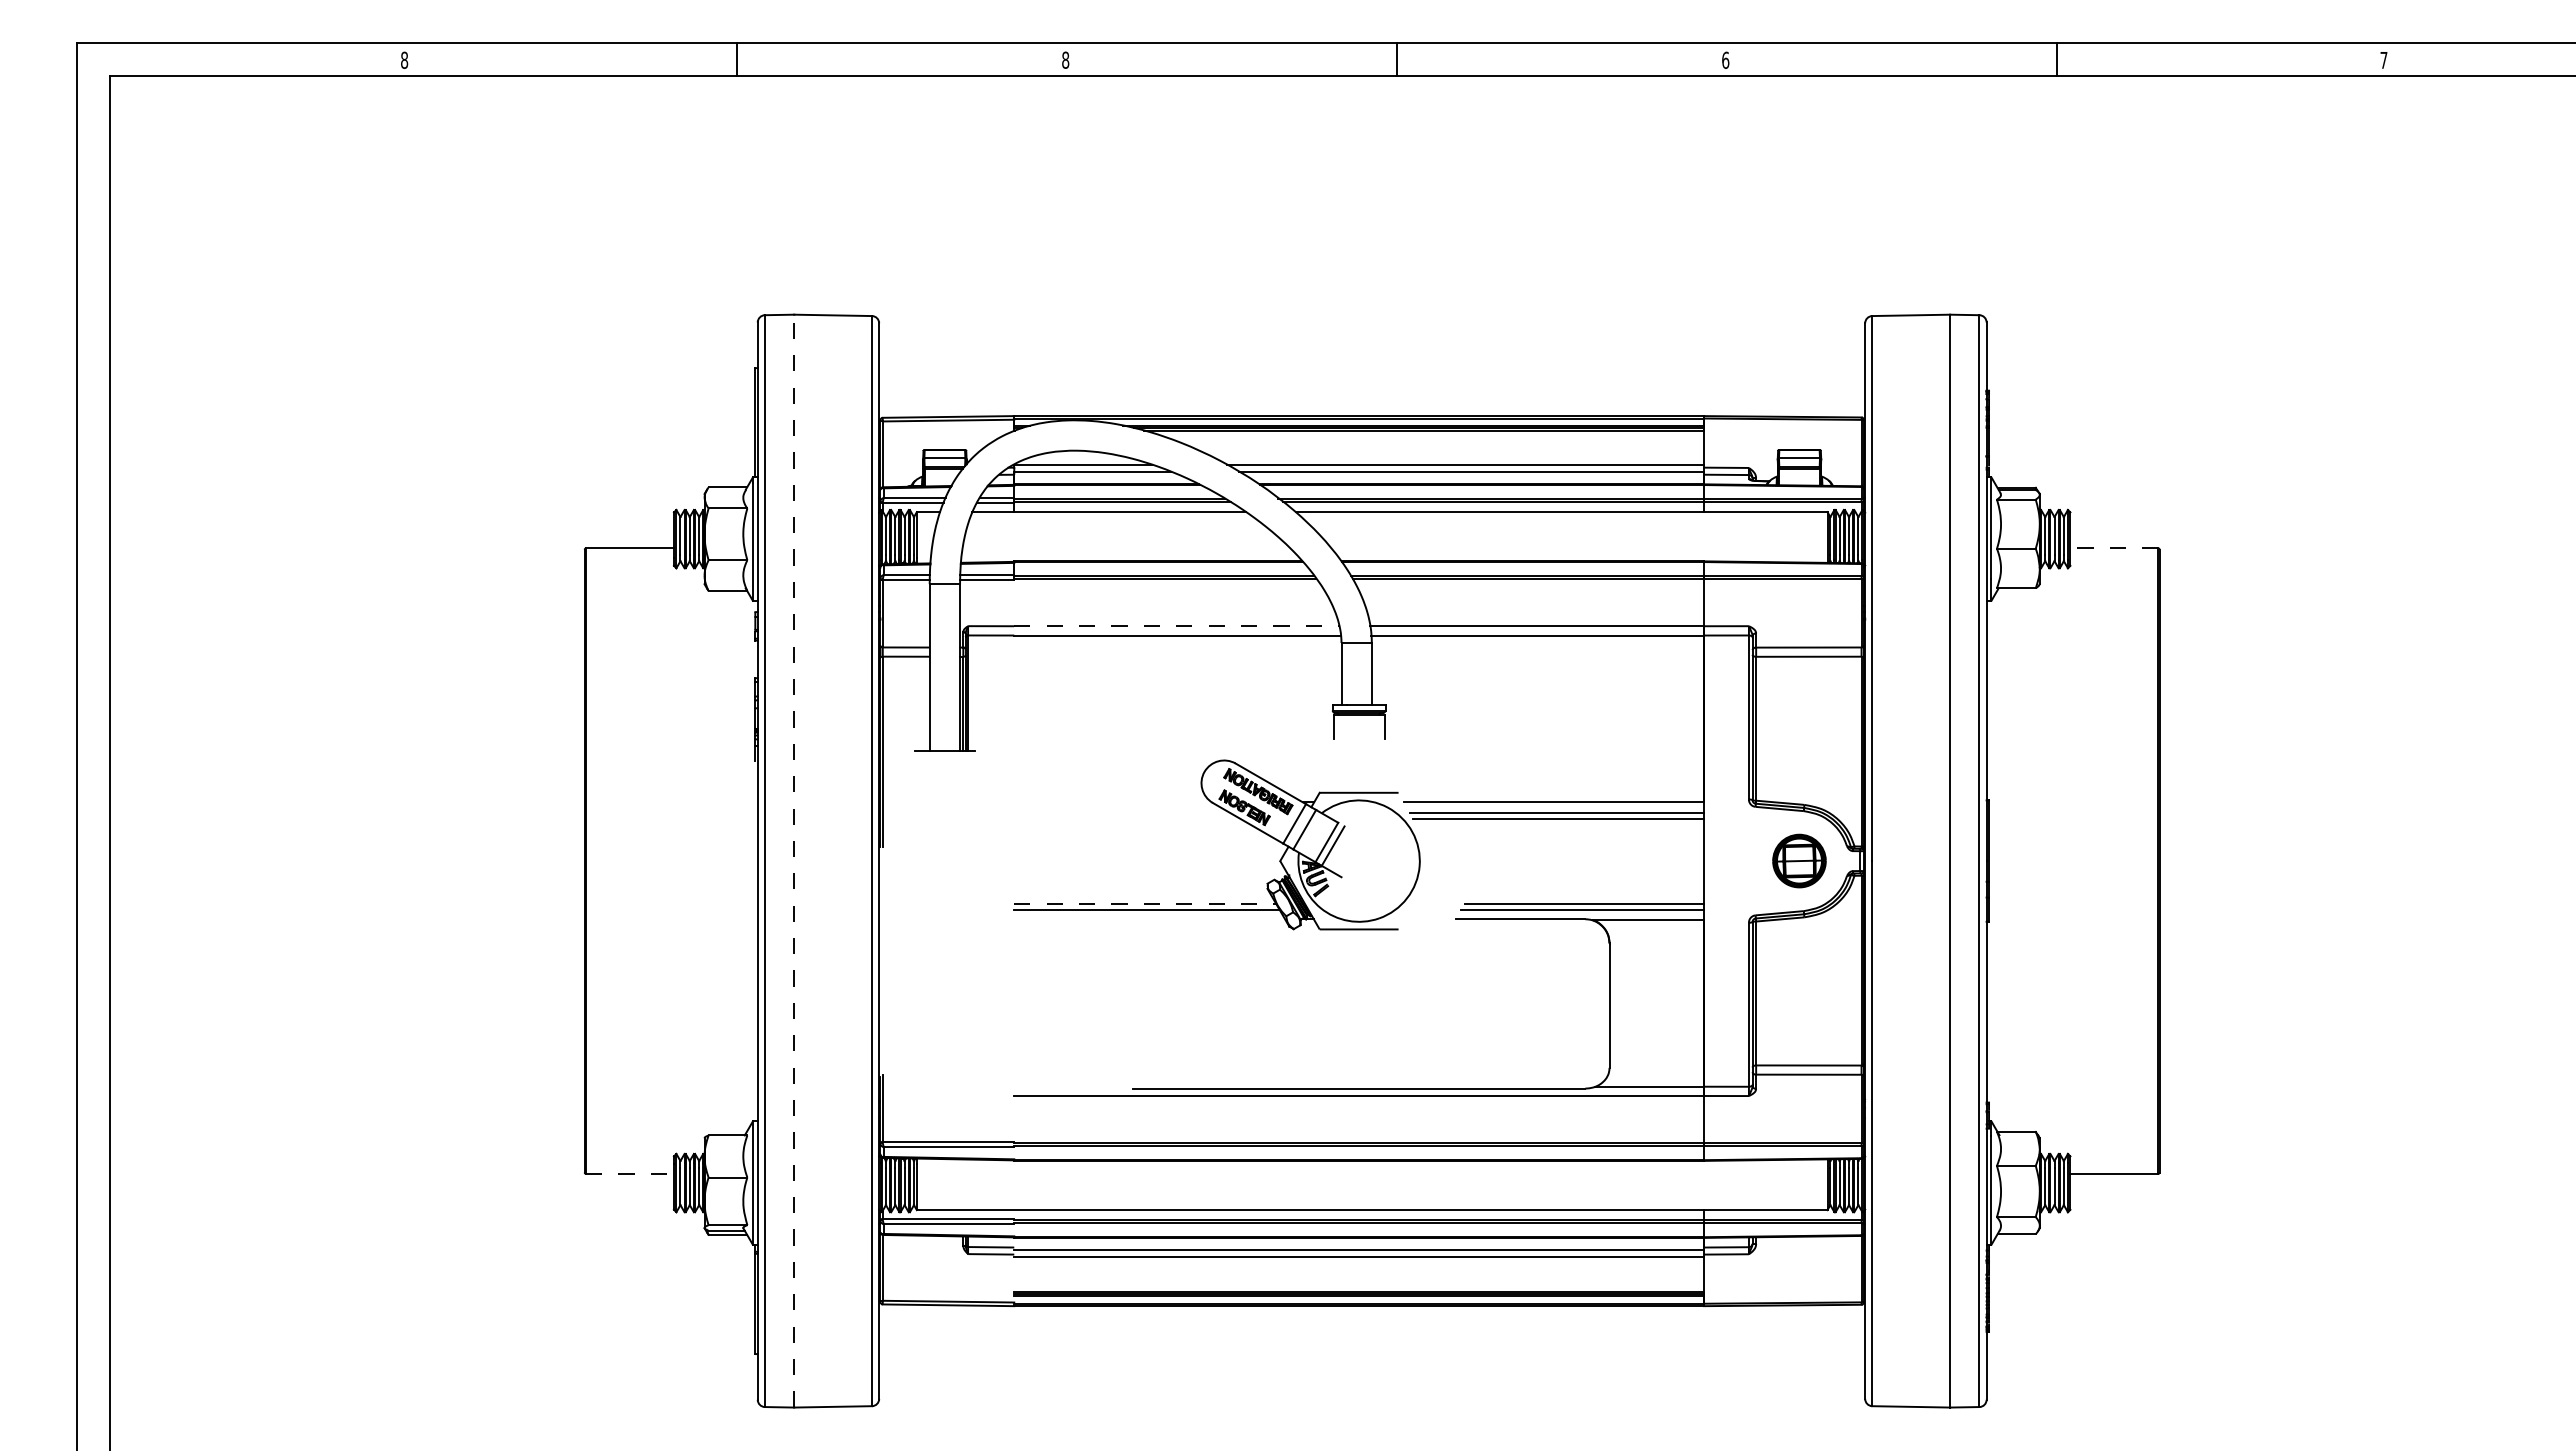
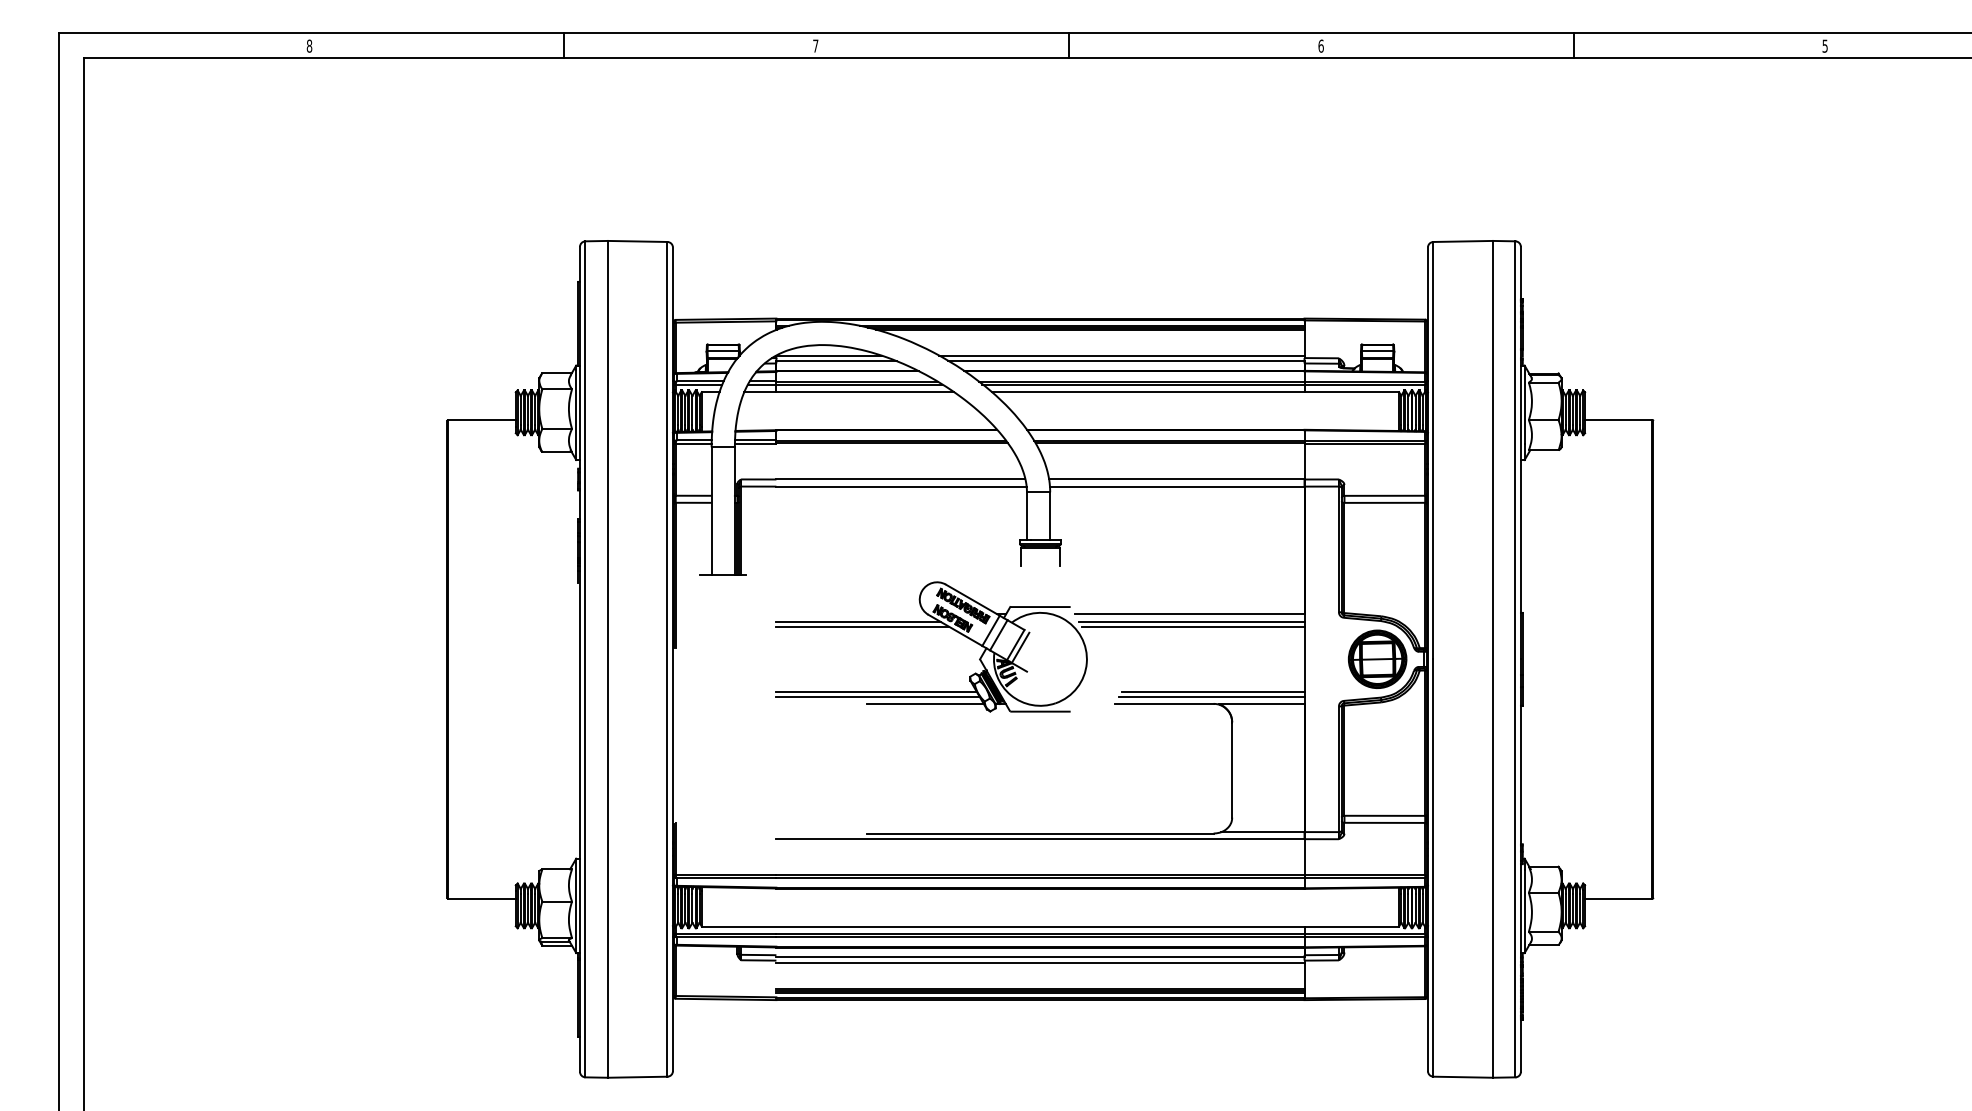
text: (1065, 59) -> (815, 45), 8 -> 7
text: (2383, 60) -> (1824, 46), 7 -> 5
line: (2113, 548) -> (1618, 419), dashed -> solid
line: (1176, 626) -> (900, 479), dashed -> solid
line: (1121, 812) -> (858, 622), added
line: (1126, 818) -> (862, 626), added
line: (794, 860) -> (608, 658), dashed -> solid
part: (1799, 860) -> (1377, 658), size x1.43
line: (1145, 903) -> (876, 691), dashed -> solid
line: (1208, 919) -> (925, 704), added
line: (630, 1173) -> (482, 898), dashed -> solid

